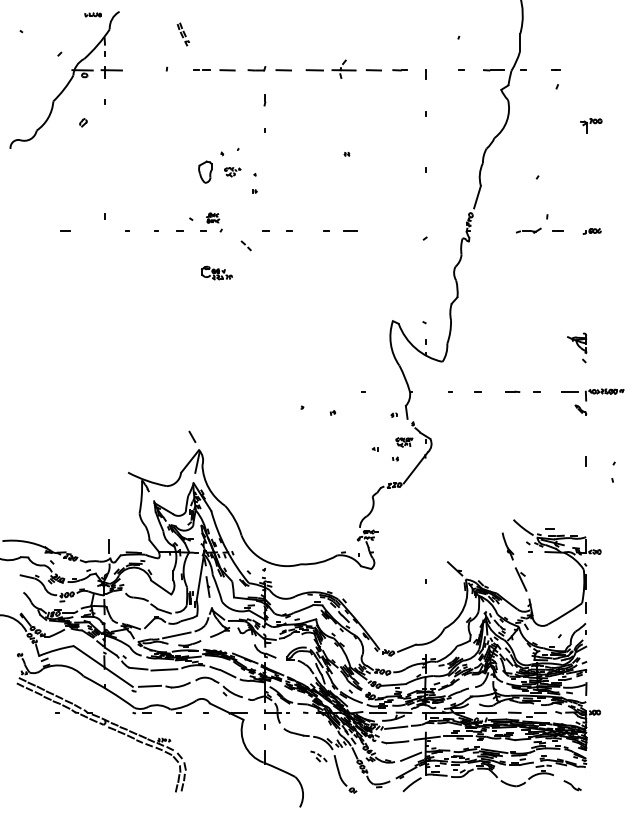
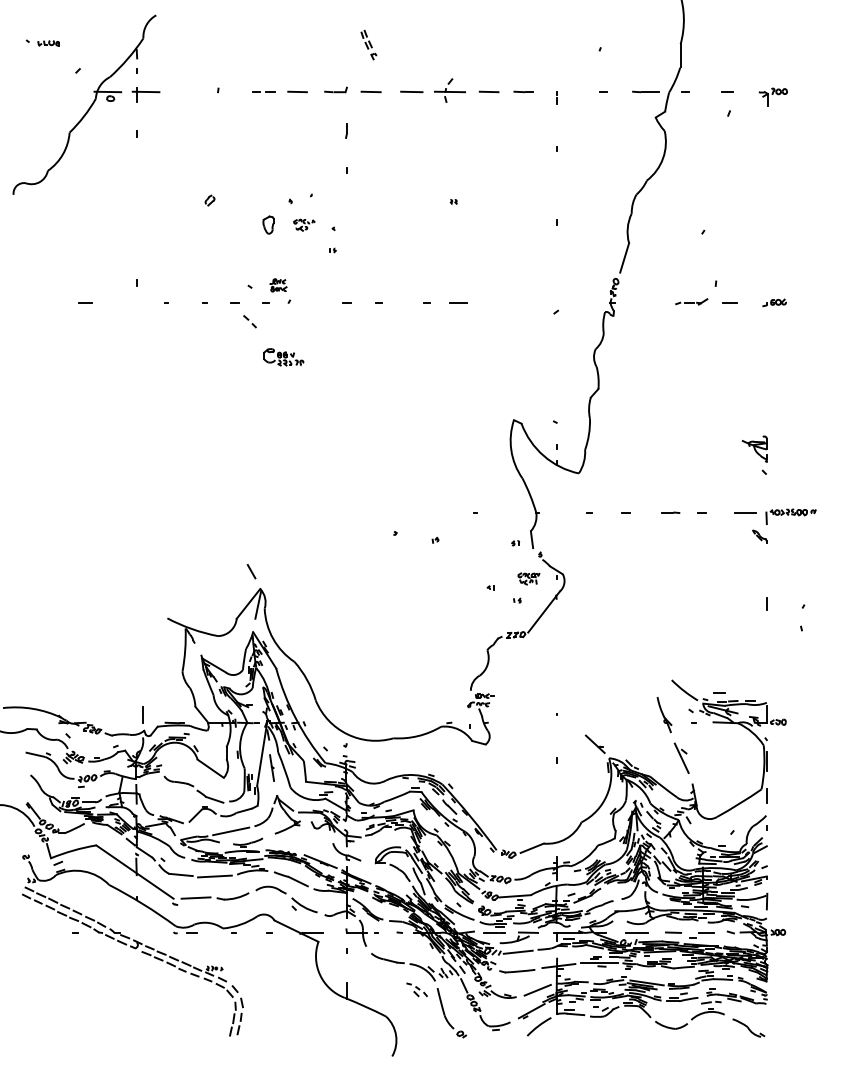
part: (93, 14) -> (48, 43), moved
part: (183, 34) -> (368, 45), moved
part: (83, 122) -> (209, 200), moved
part: (590, 124) -> (772, 96), moved
part: (205, 171) -> (268, 224), size x0.62
line: (245, 244) -> (248, 320), moved
part: (572, 785) -> (748, 1027), size x1.43

